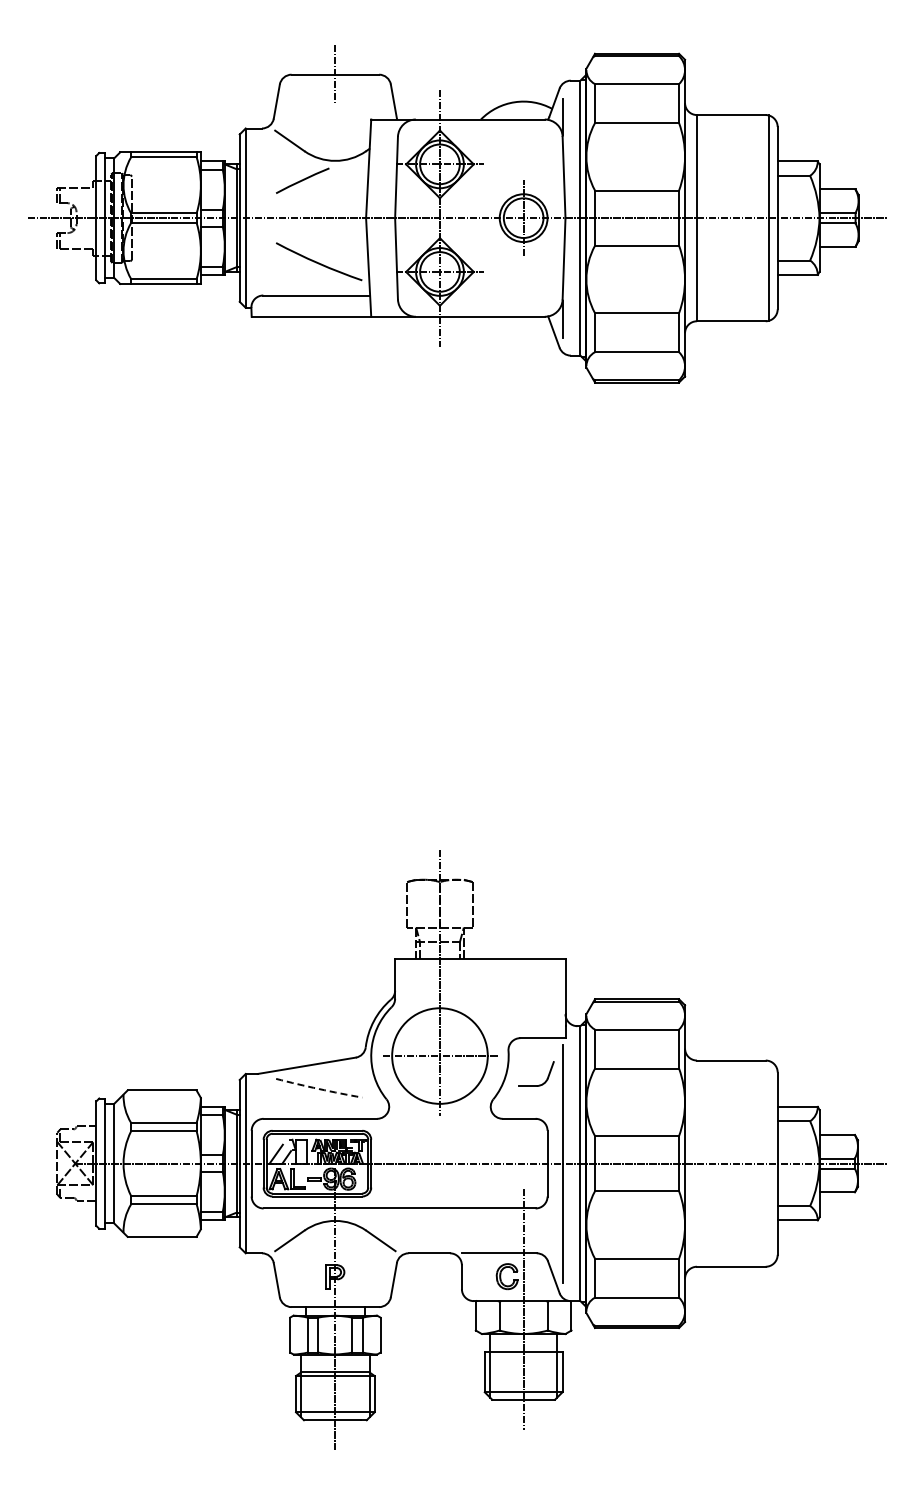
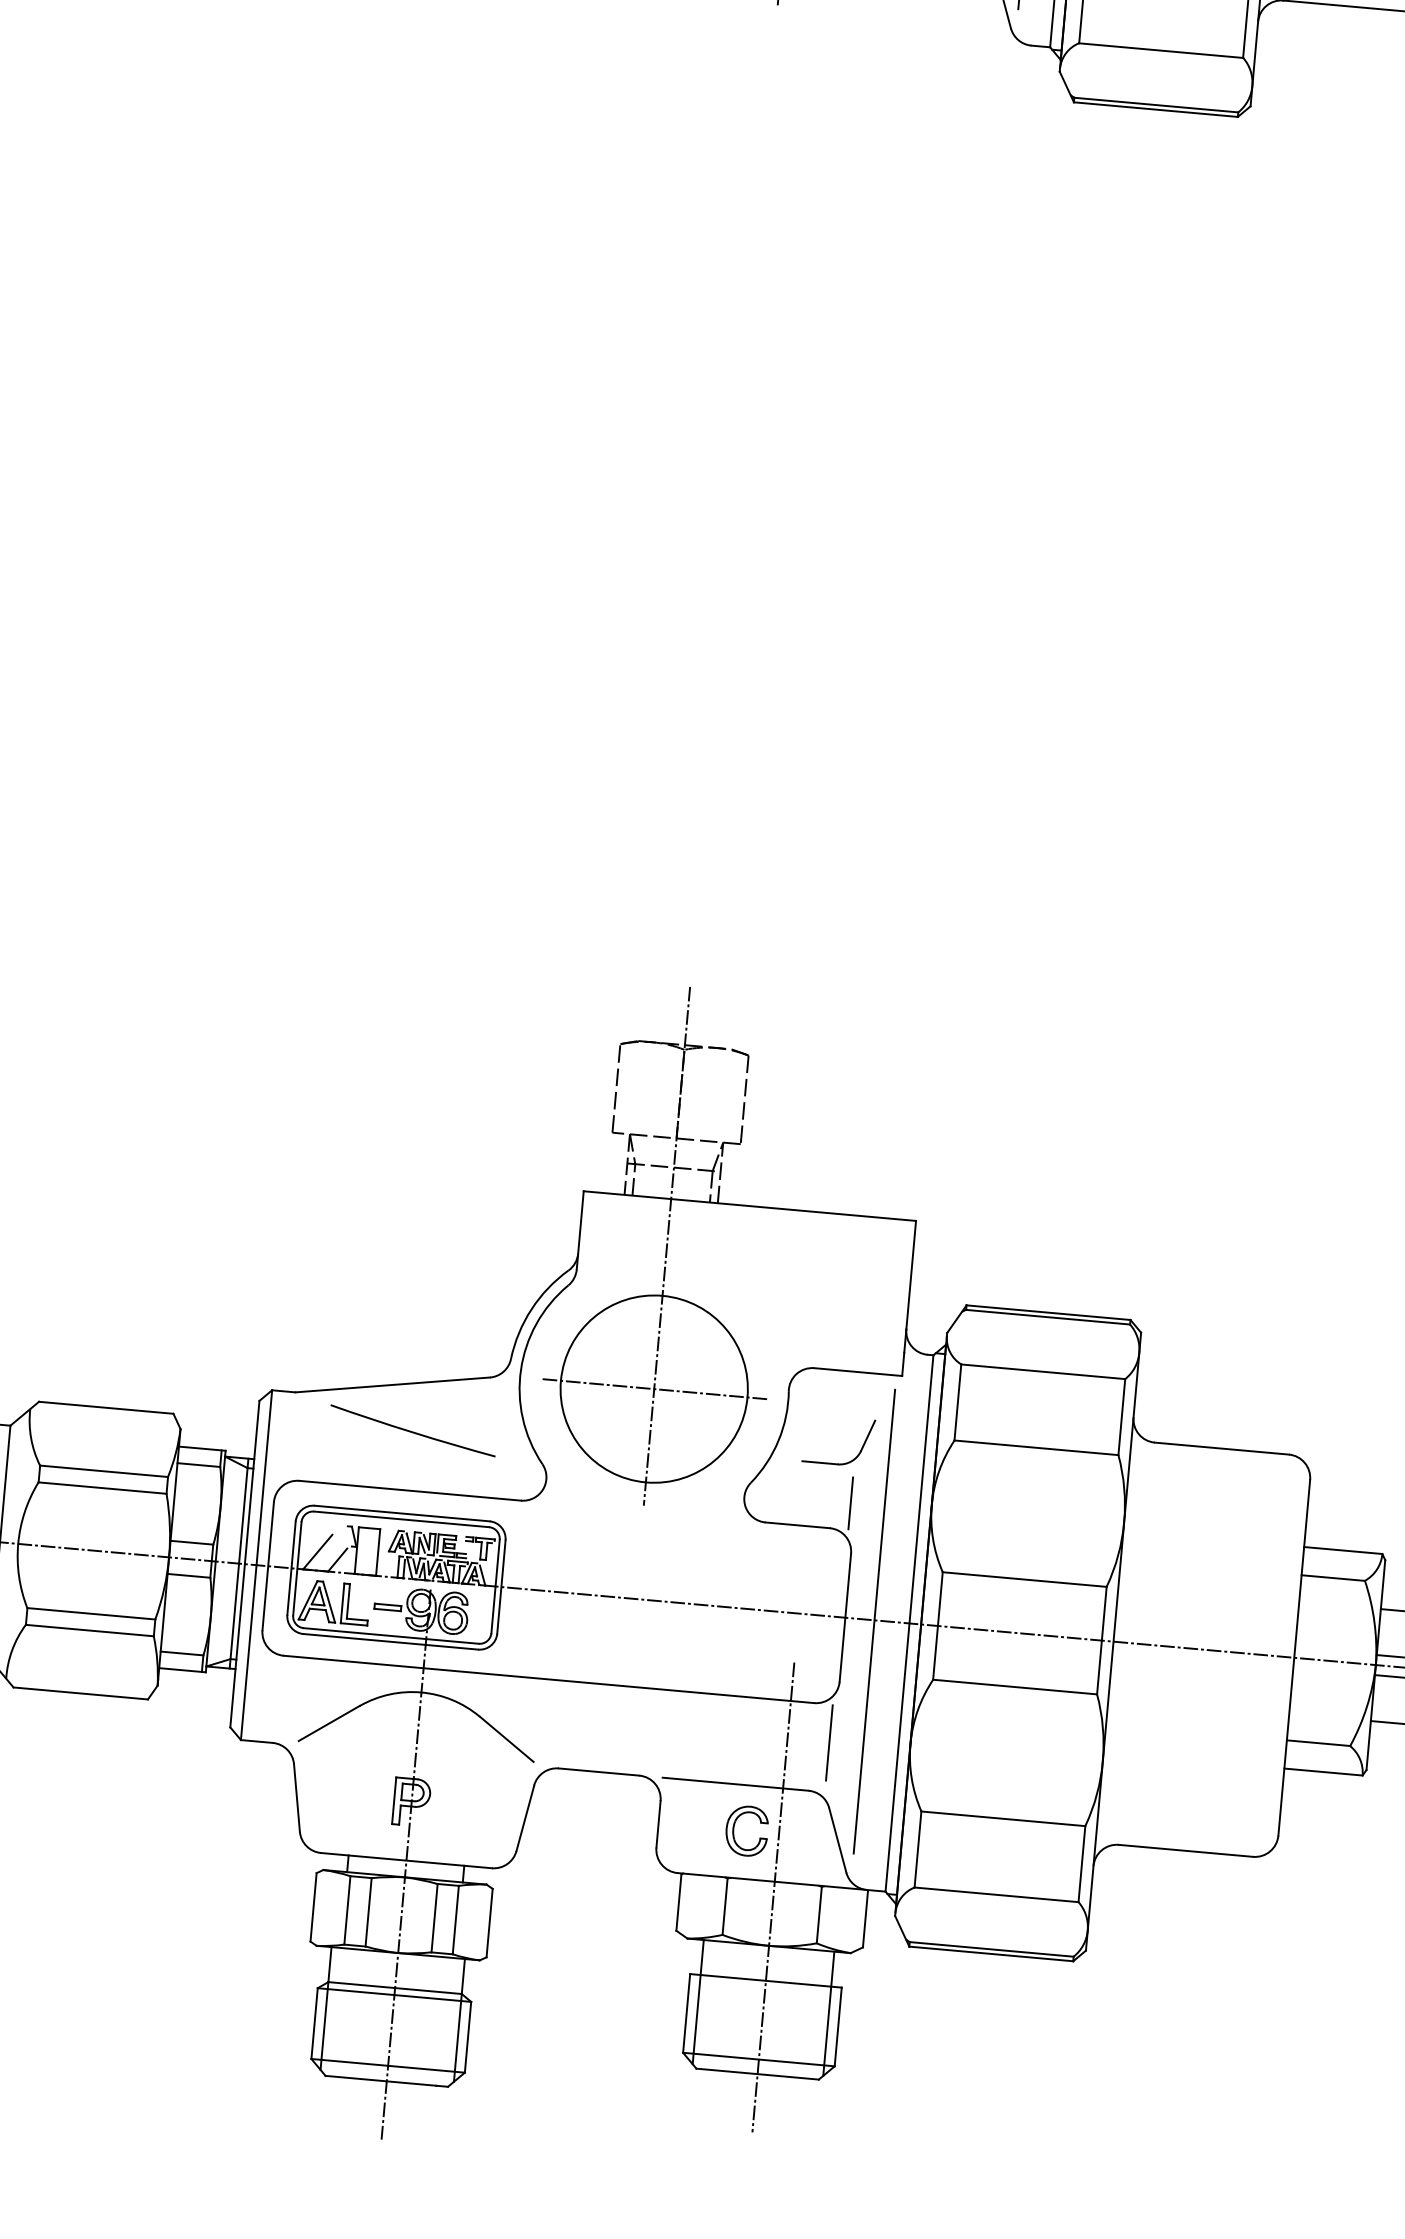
arc: (319, 1089) -> (413, 1433), dashed -> solid
line: (545, 1104) -> (851, 1501), added
line: (545, 1227) -> (830, 1741), added

